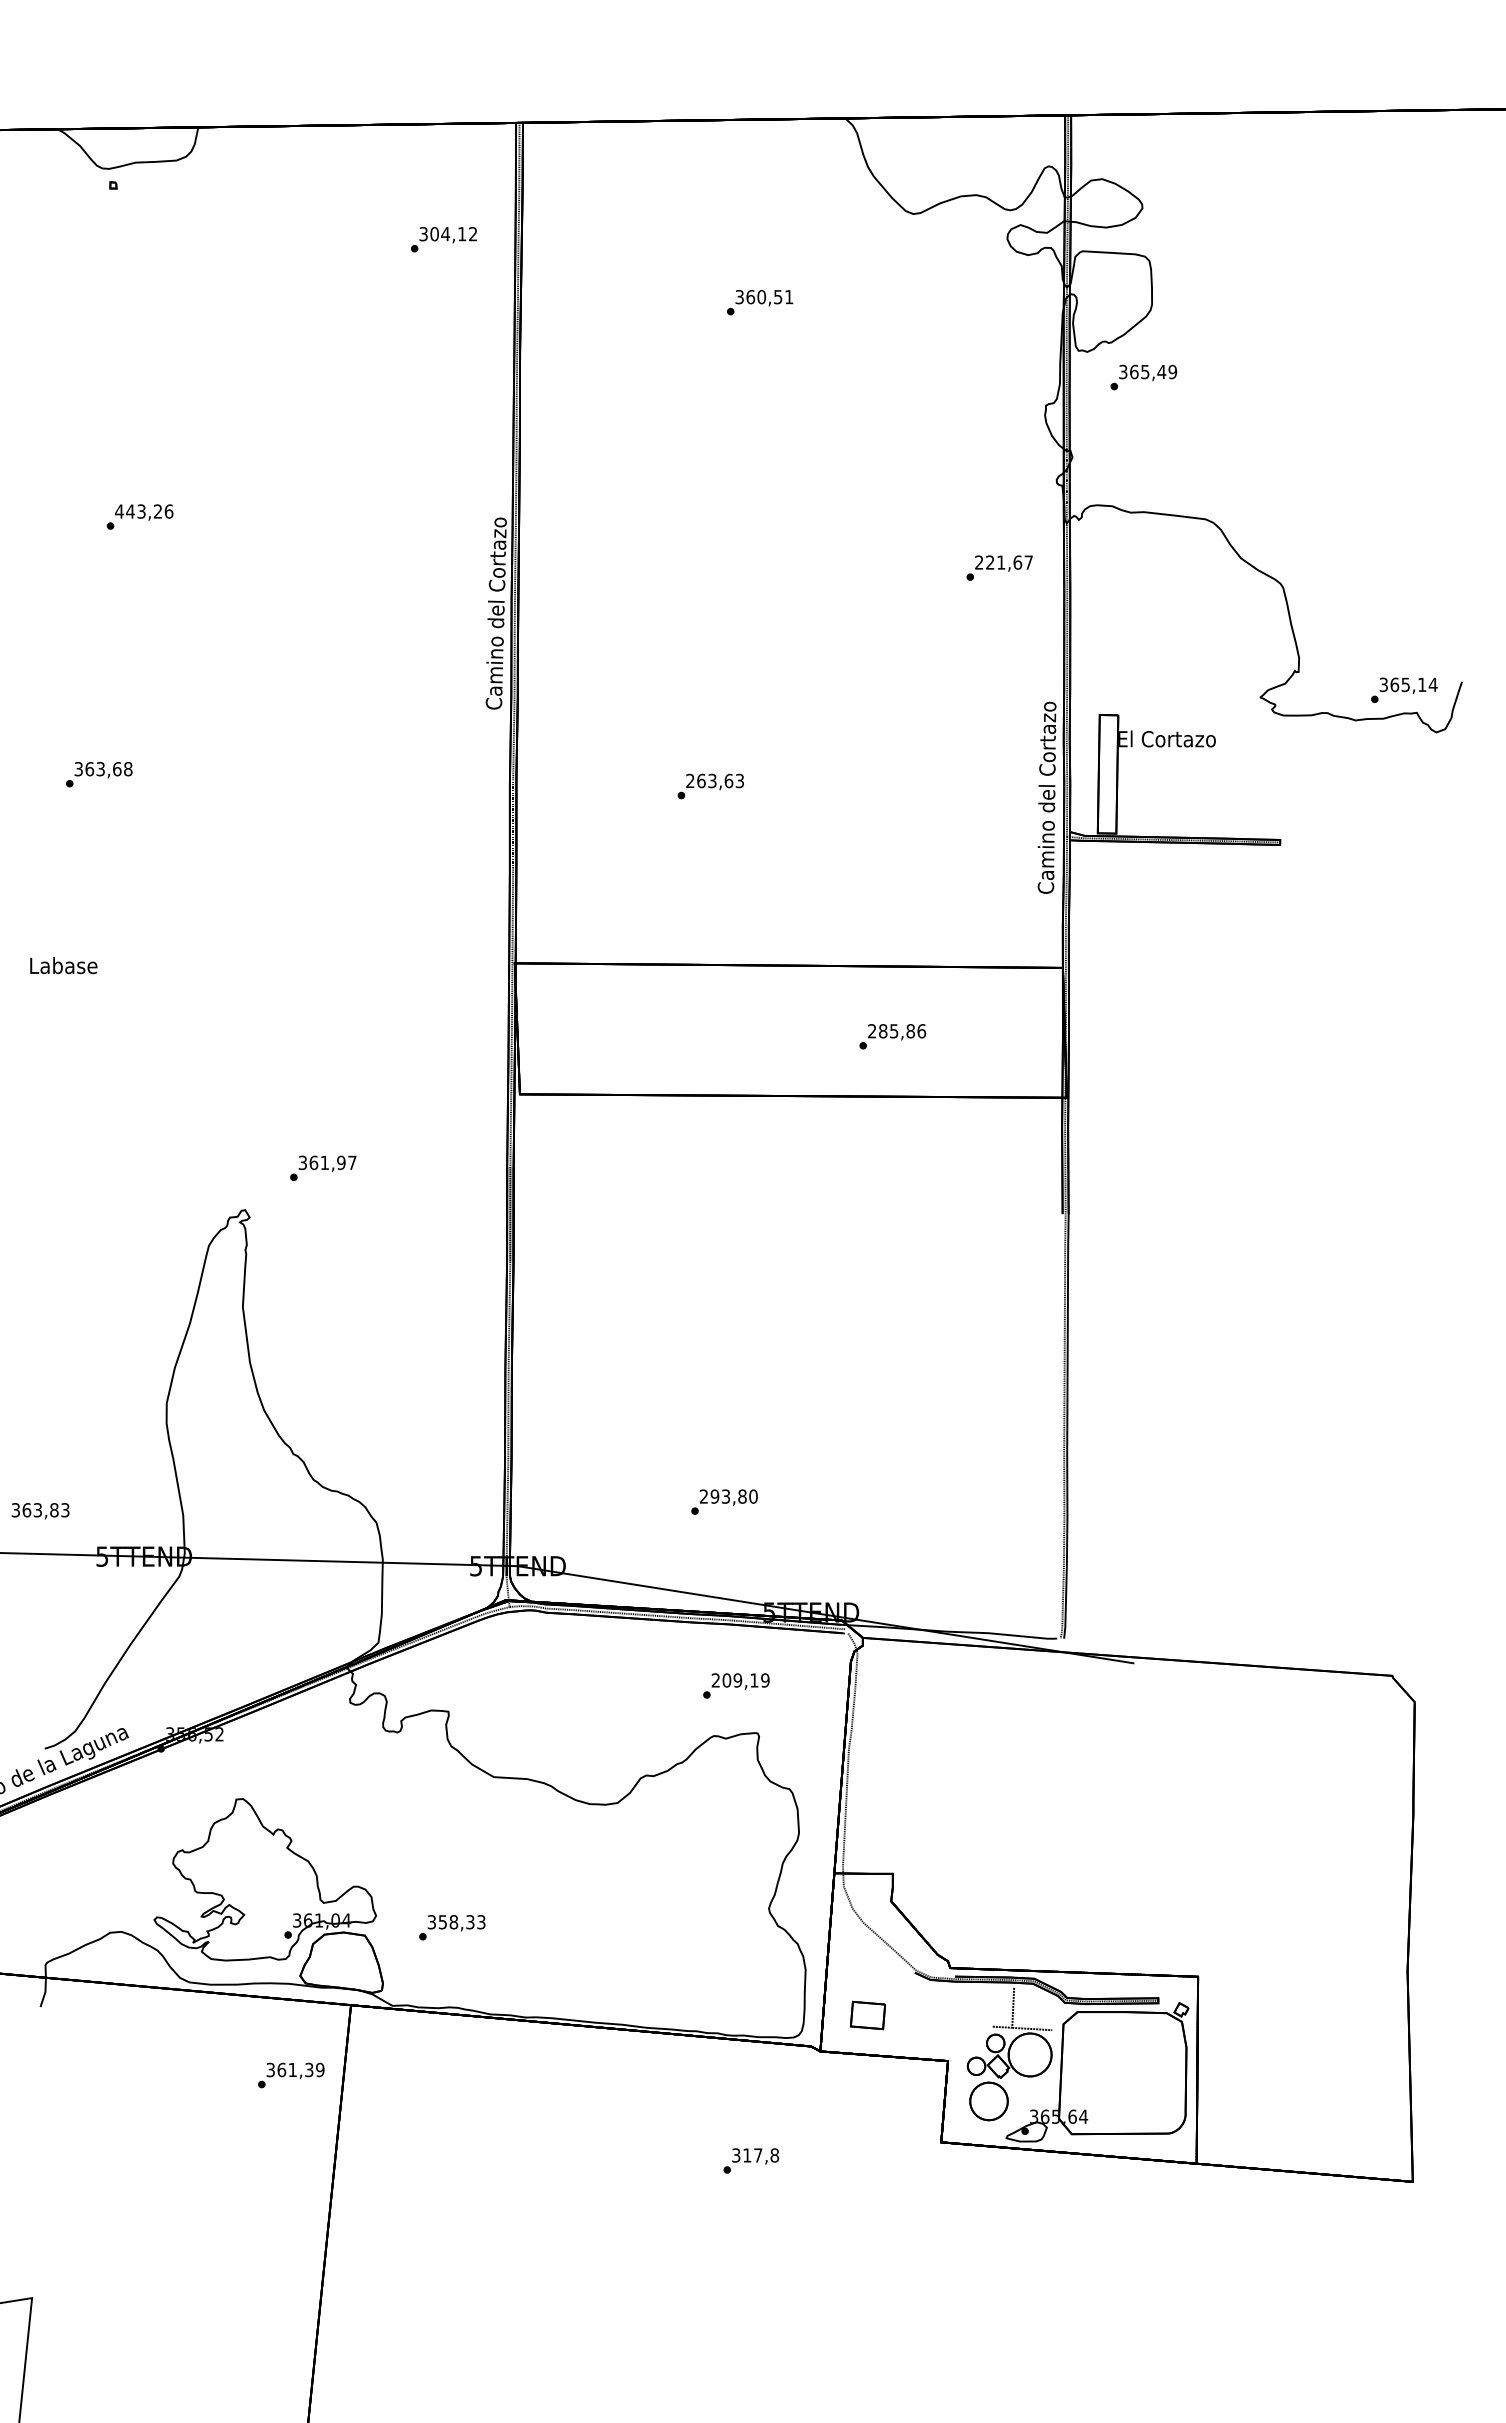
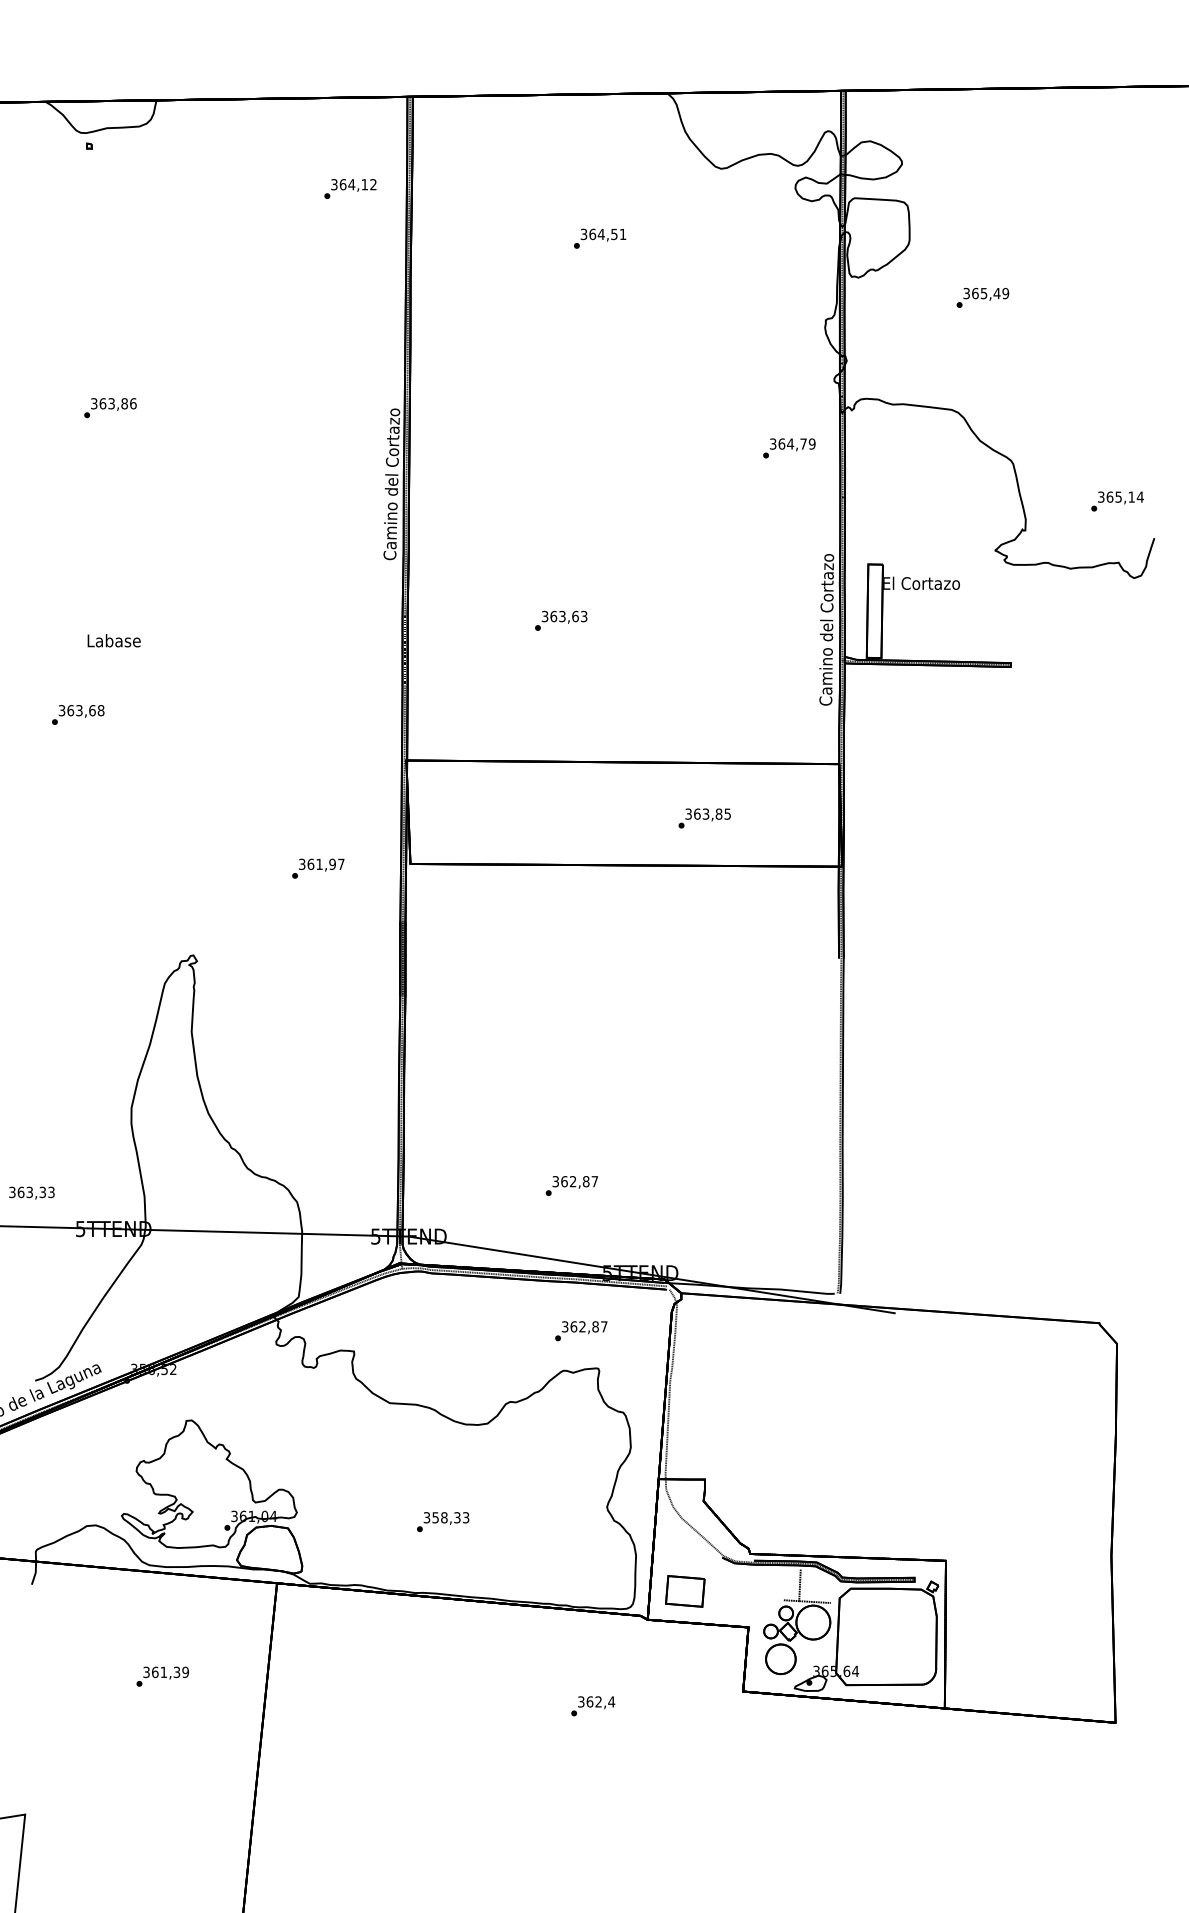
text: (434, 233) -> (342, 184), 304,12 -> 364,12
text: (761, 297) -> (601, 234), 360,51 -> 364,51
text: (1143, 377) -> (982, 297), moved
text: (138, 511) -> (109, 403), 443,26 -> 363,86
text: (1004, 562) -> (793, 443), 221,67 -> 364,79
text: (1404, 690) -> (1117, 501), moved
text: (99, 774) -> (78, 714), moved
text: (690, 781) -> (545, 616), 263,63 -> 363,63
text: (63, 965) -> (113, 640), moved
text: (897, 1031) -> (708, 814), 285,86 -> 363,85
text: (323, 1168) -> (318, 868), moved
text: (728, 1496) -> (575, 1181), 293,80 -> 362,87
text: (54, 1510) -> (42, 1192), 363,83 -> 363,33
text: (740, 1680) -> (584, 1326), 209,19 -> 362,87
text: (452, 1927) -> (443, 1521), moved
part: (867, 2015) -> (684, 1591), size x1.43
text: (291, 2075) -> (162, 1676), moved
text: (761, 2155) -> (601, 1701), 317,8 -> 362,4

